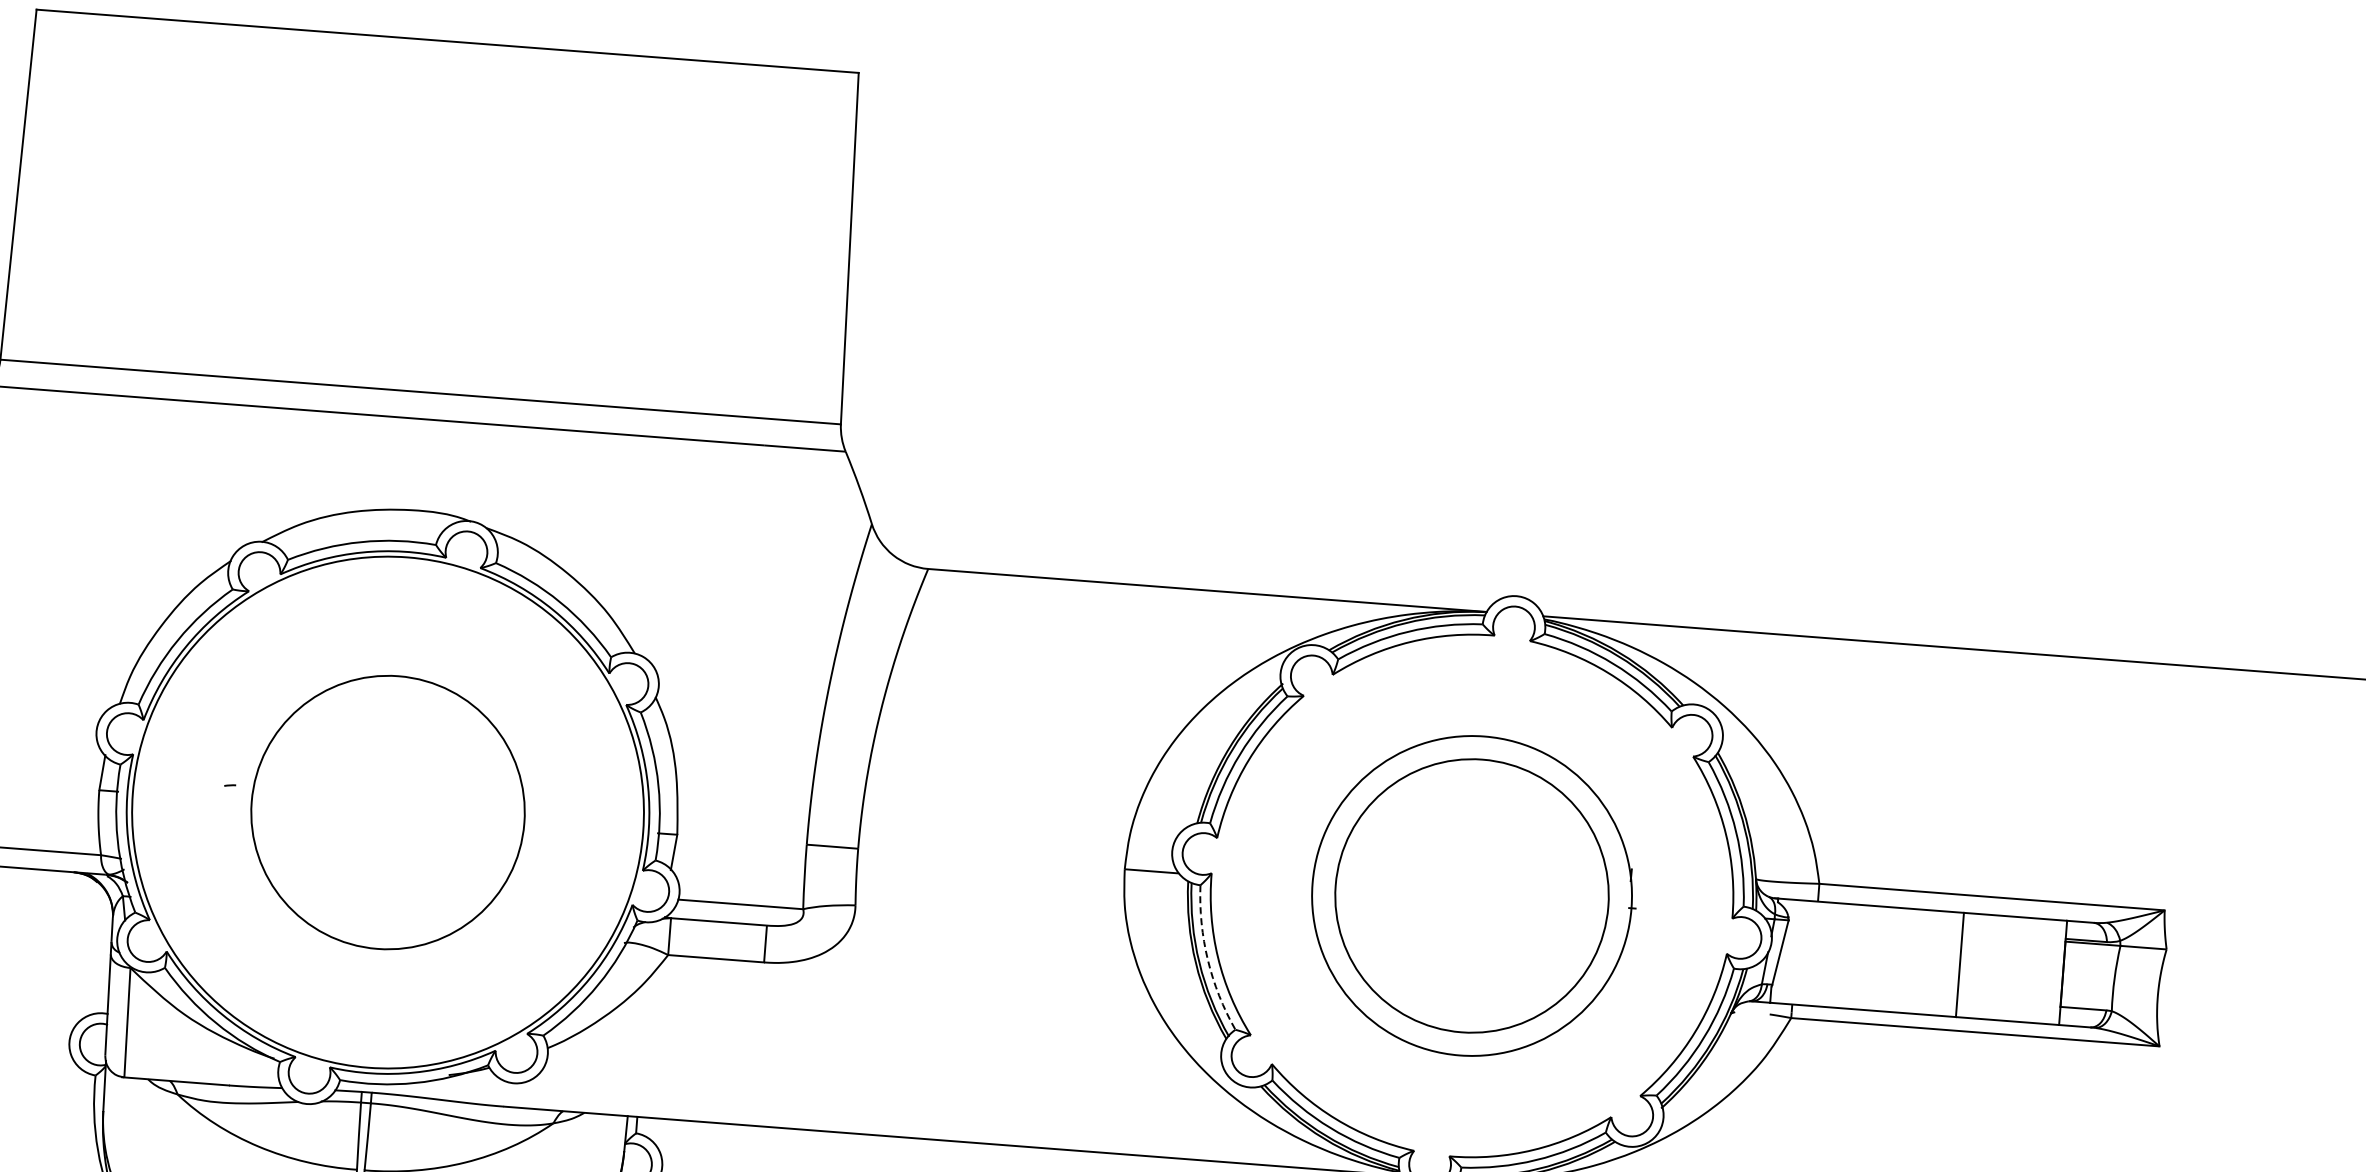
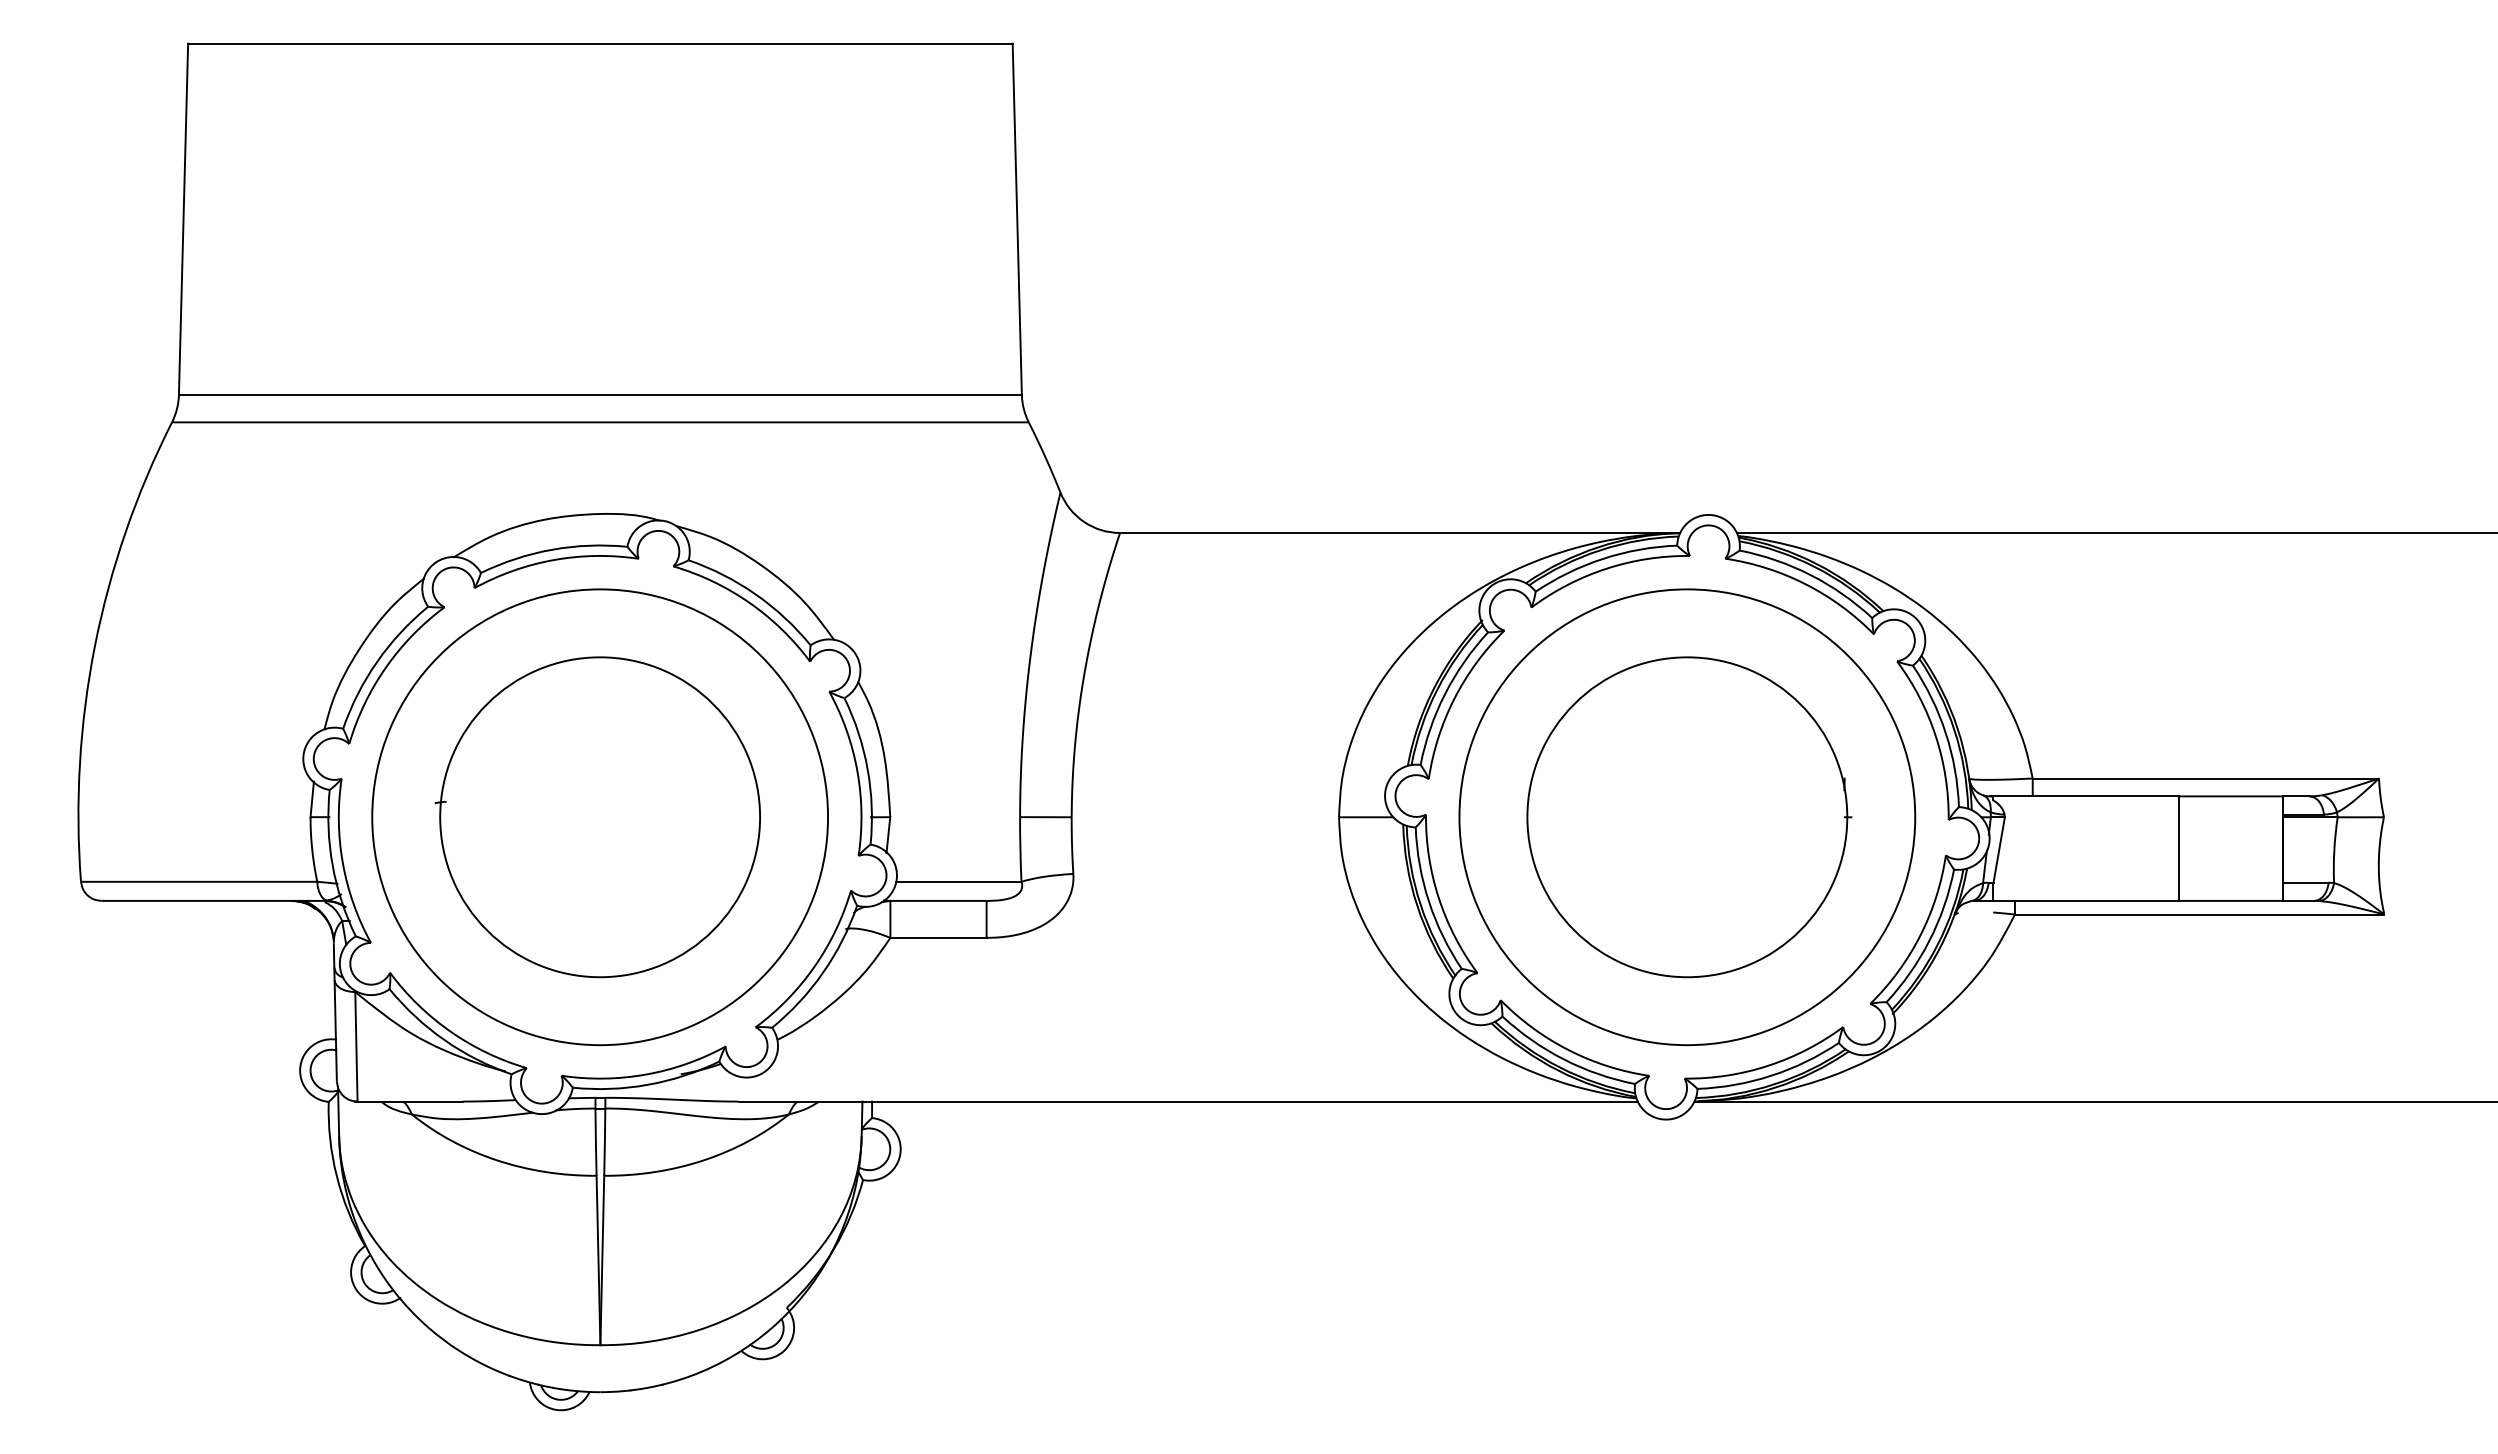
circle: (388, 812) -> (600, 817), size x0.62
circle: (388, 812) -> (600, 817), size x1.67
circle: (1472, 896) -> (1687, 817), size x1.67
arc: (1207, 960) -> (1428, 901), dashed -> solid

